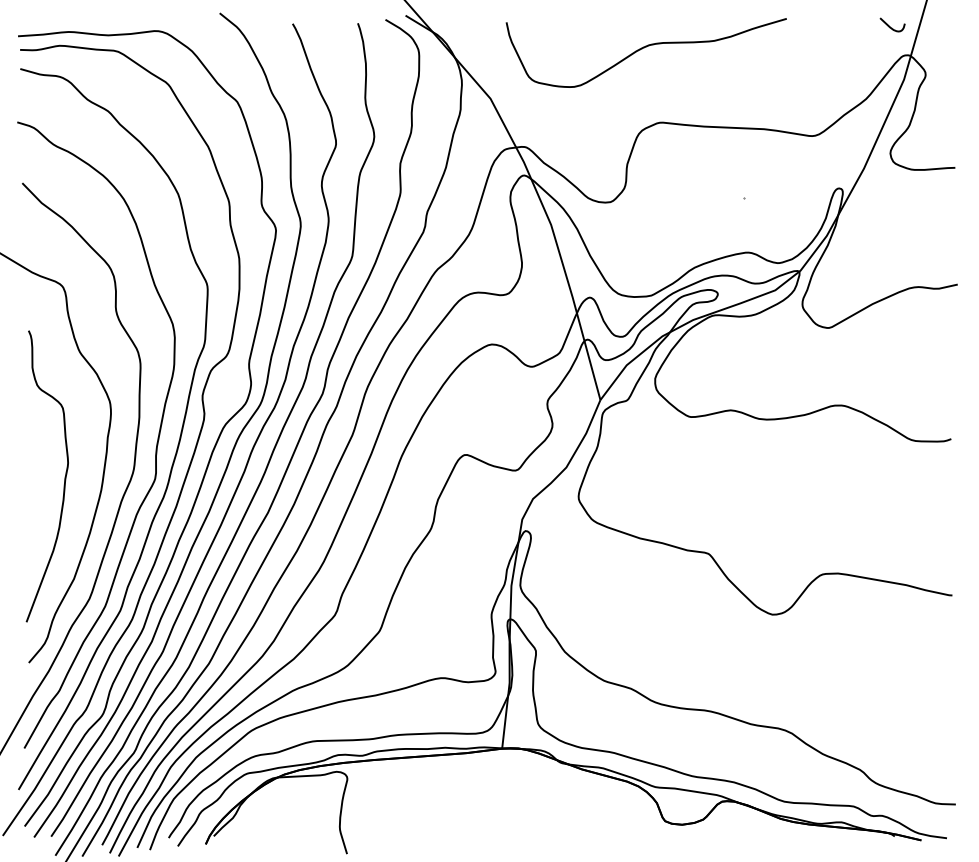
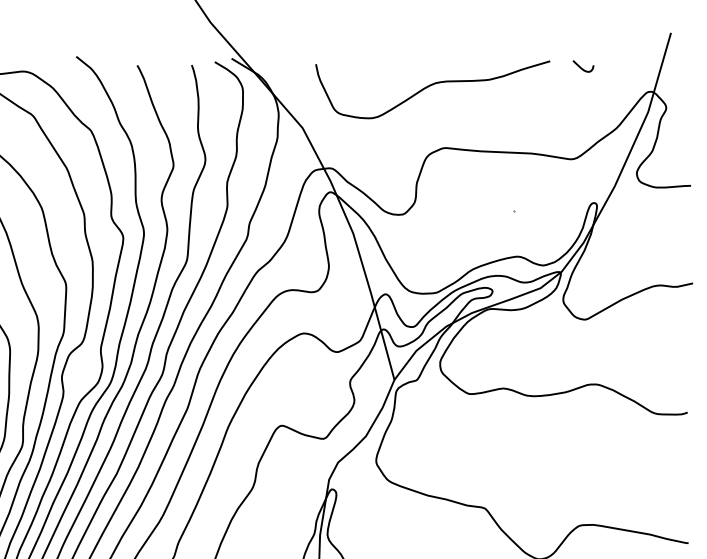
curve: (890, 26) -> (581, 67), moved

